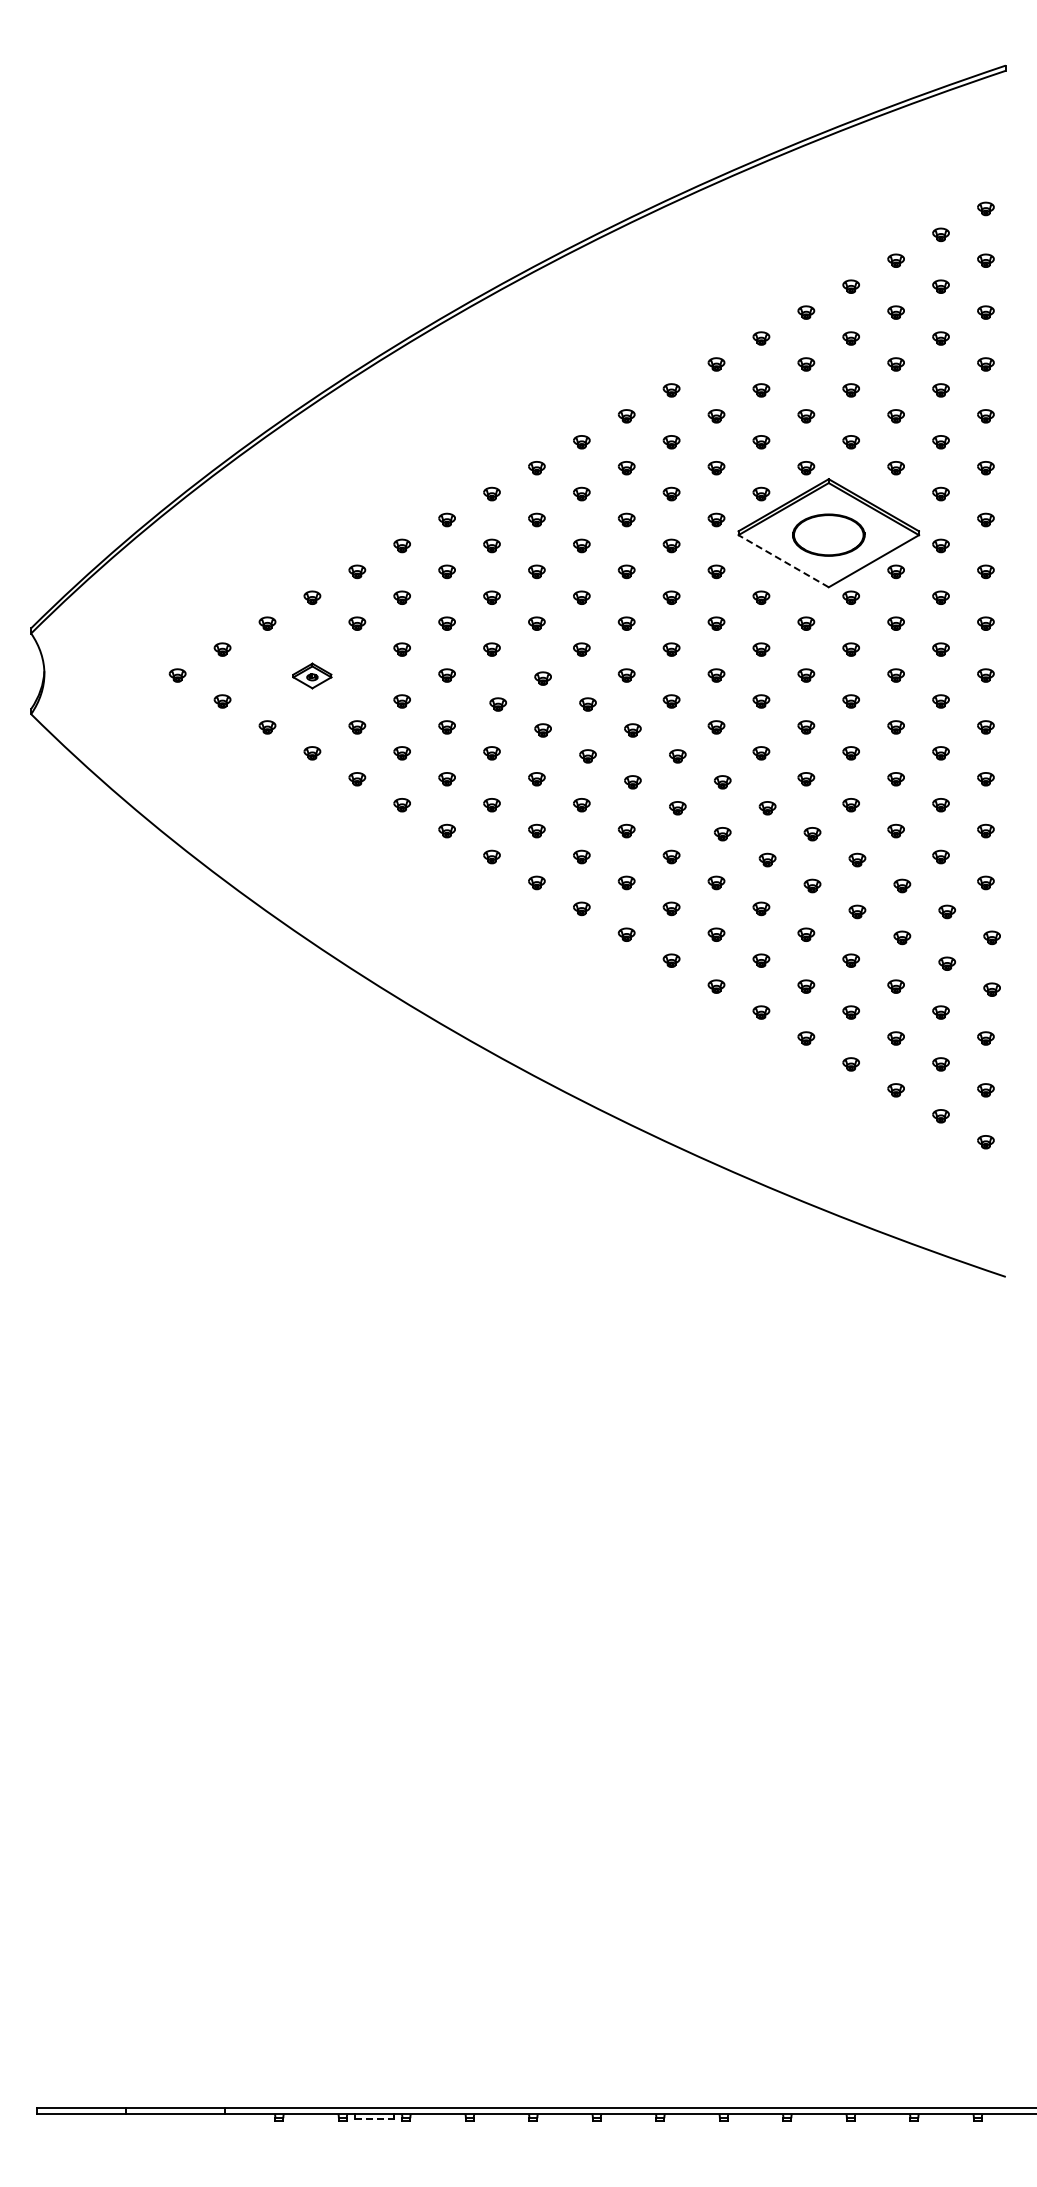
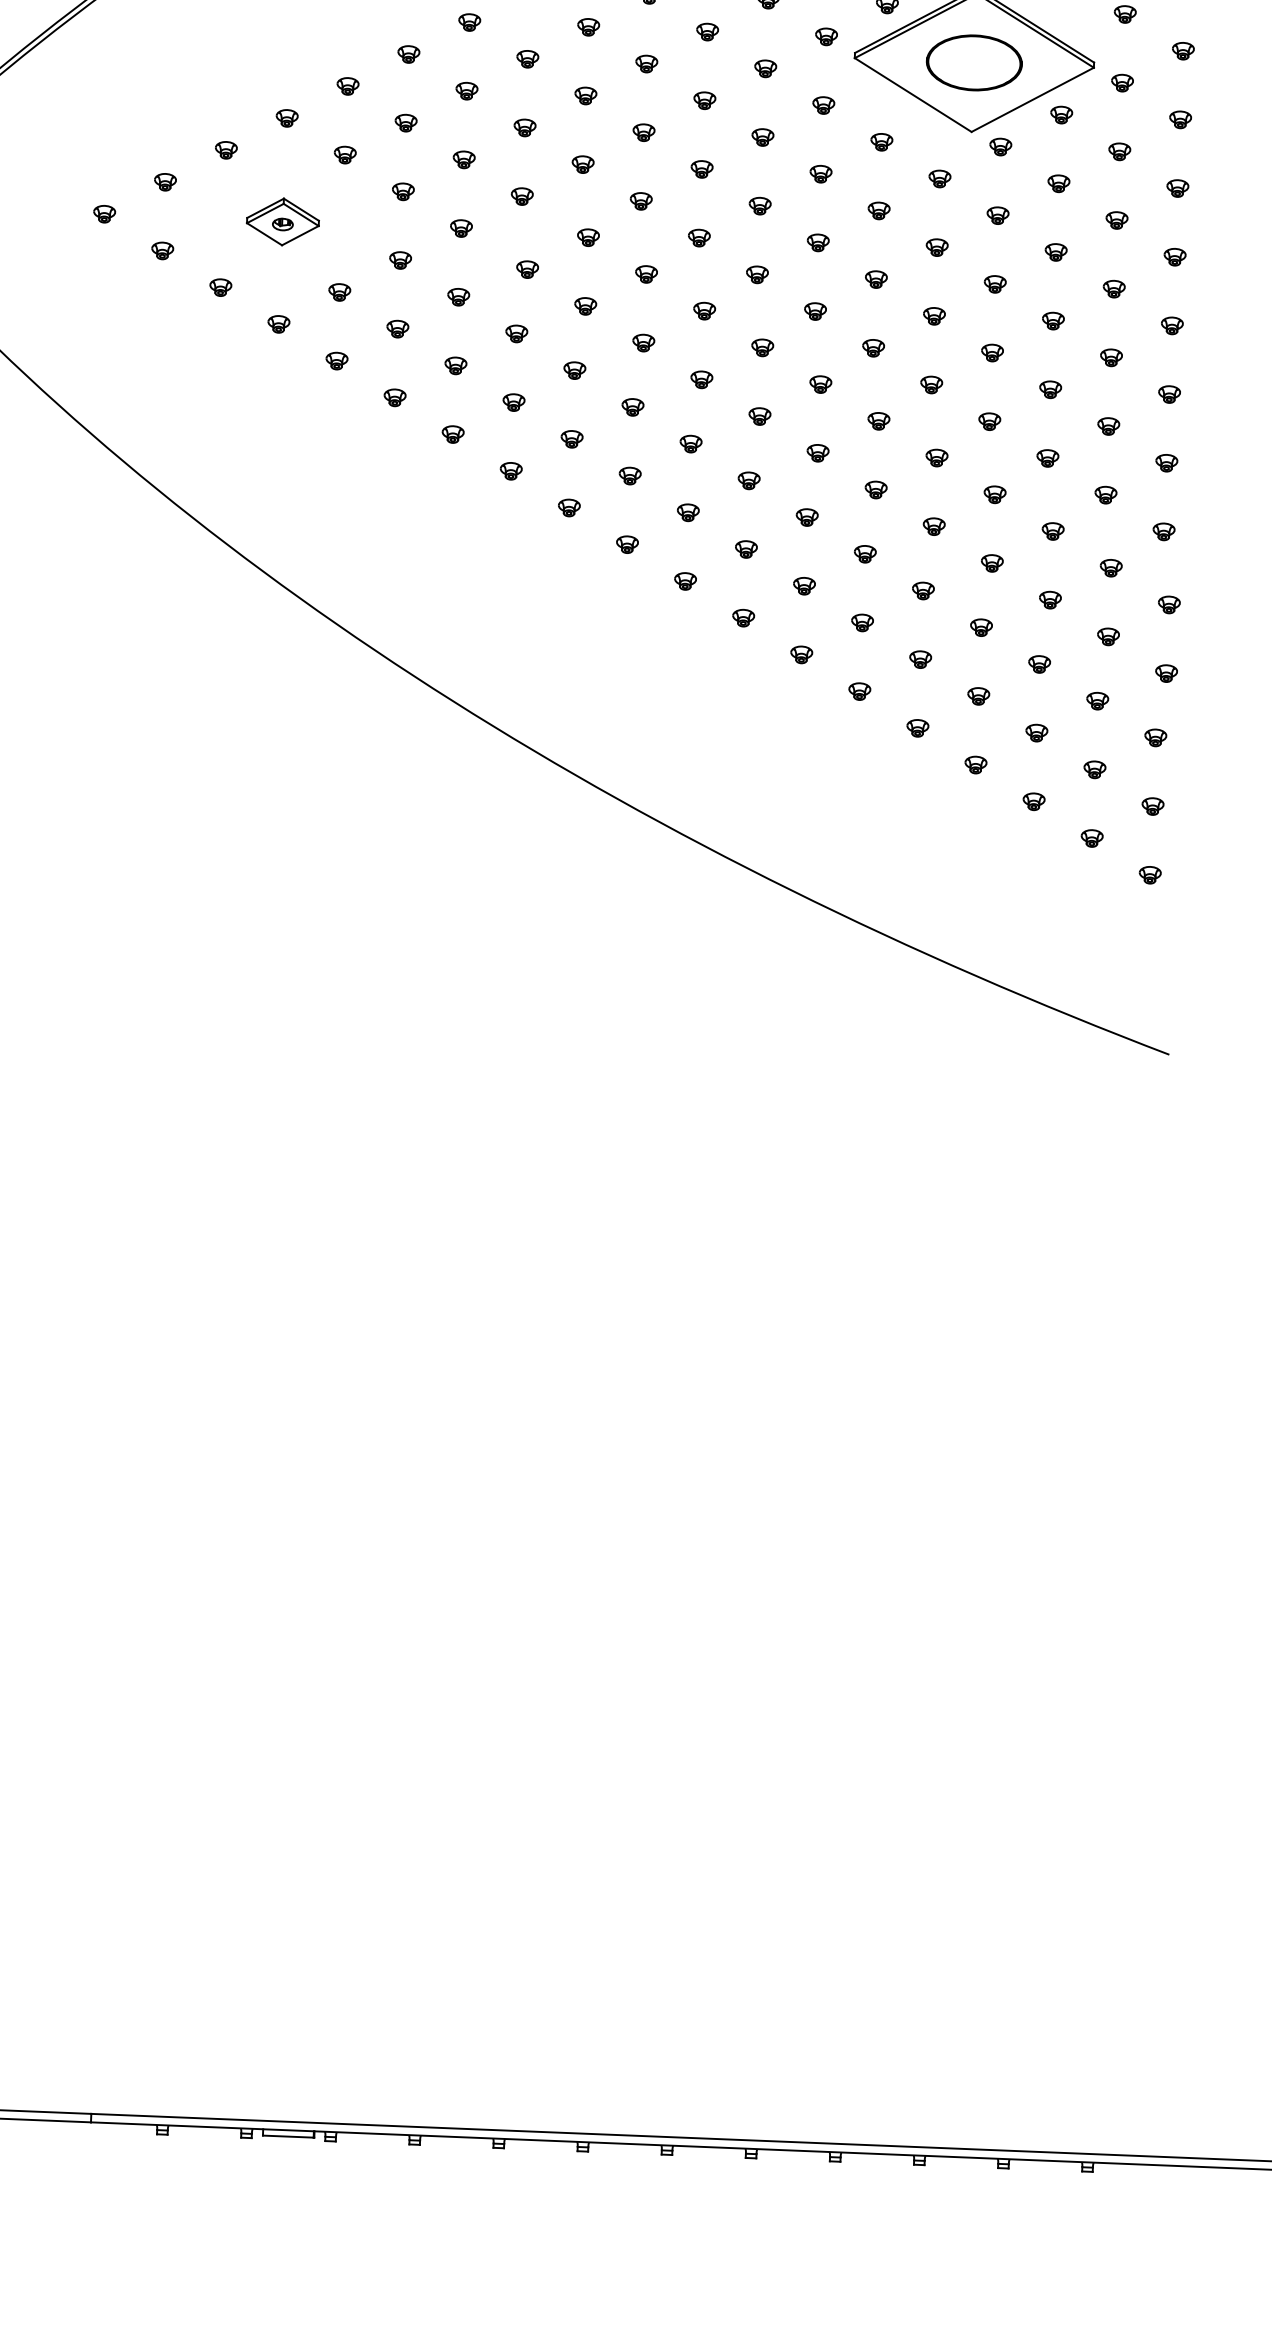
line: (783, 561) -> (912, 95), dashed -> solid
part: (312, 675) -> (283, 221), size x1.43
line: (374, 2119) -> (288, 2137), dashed -> solid

